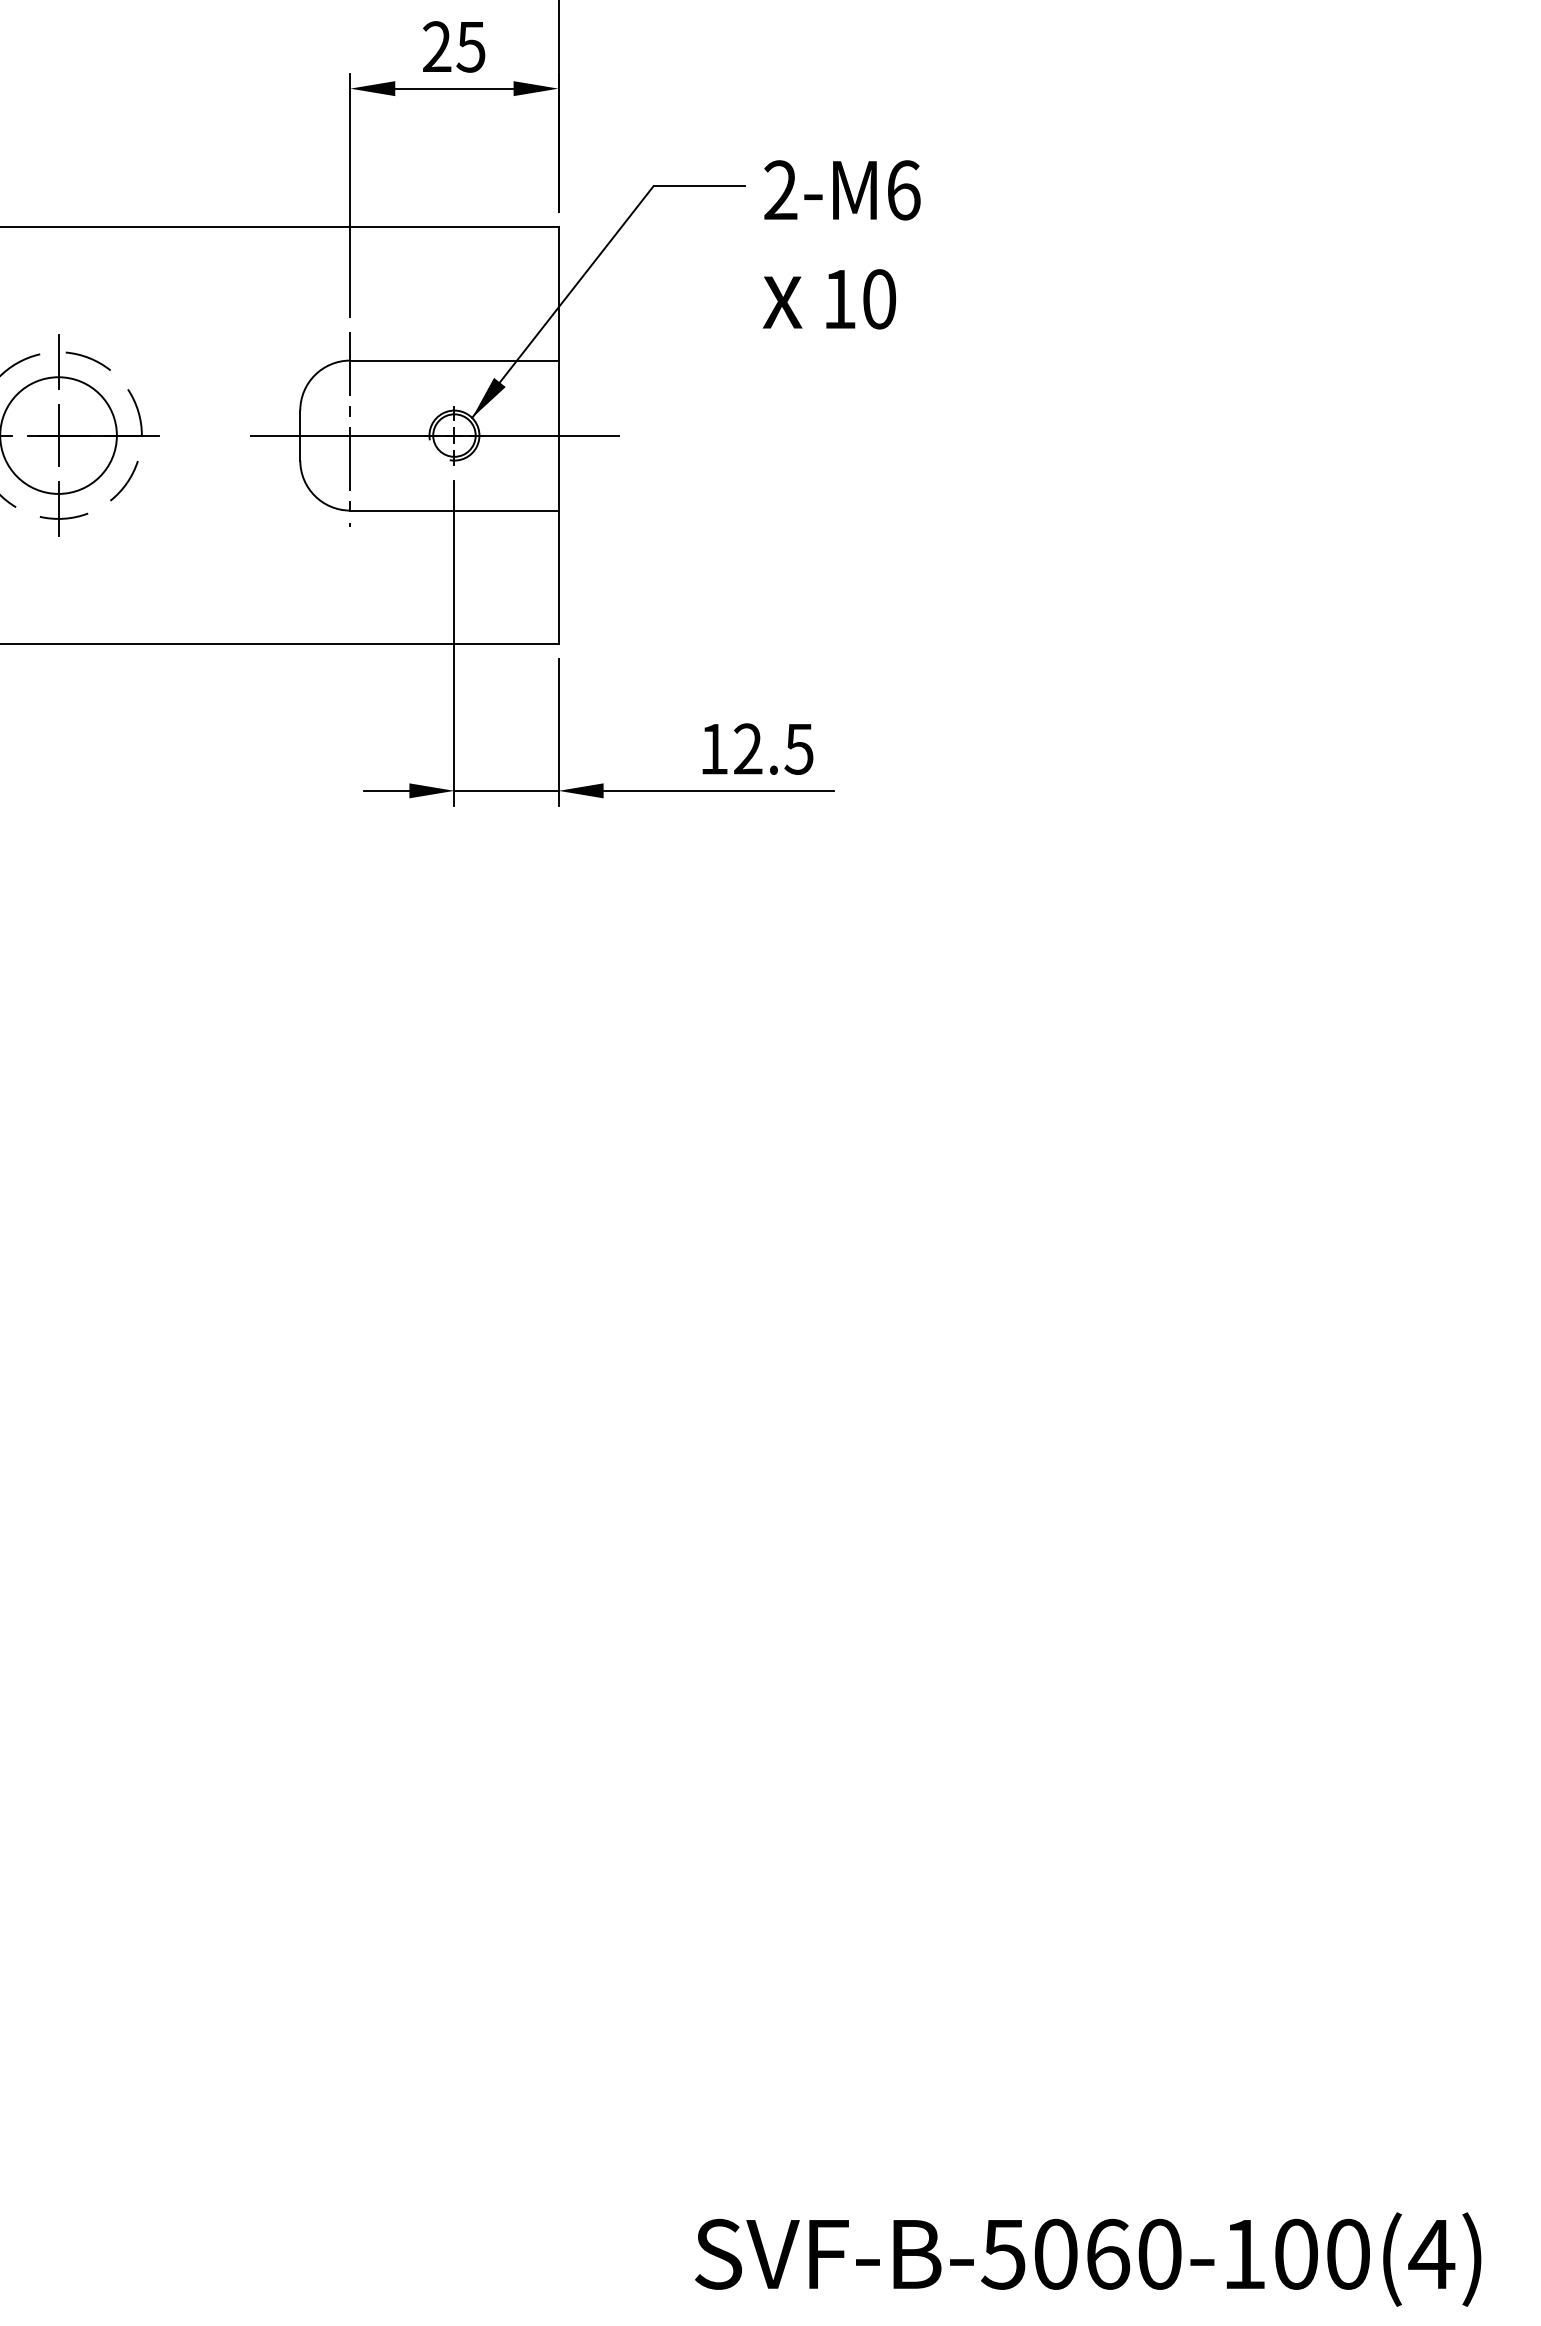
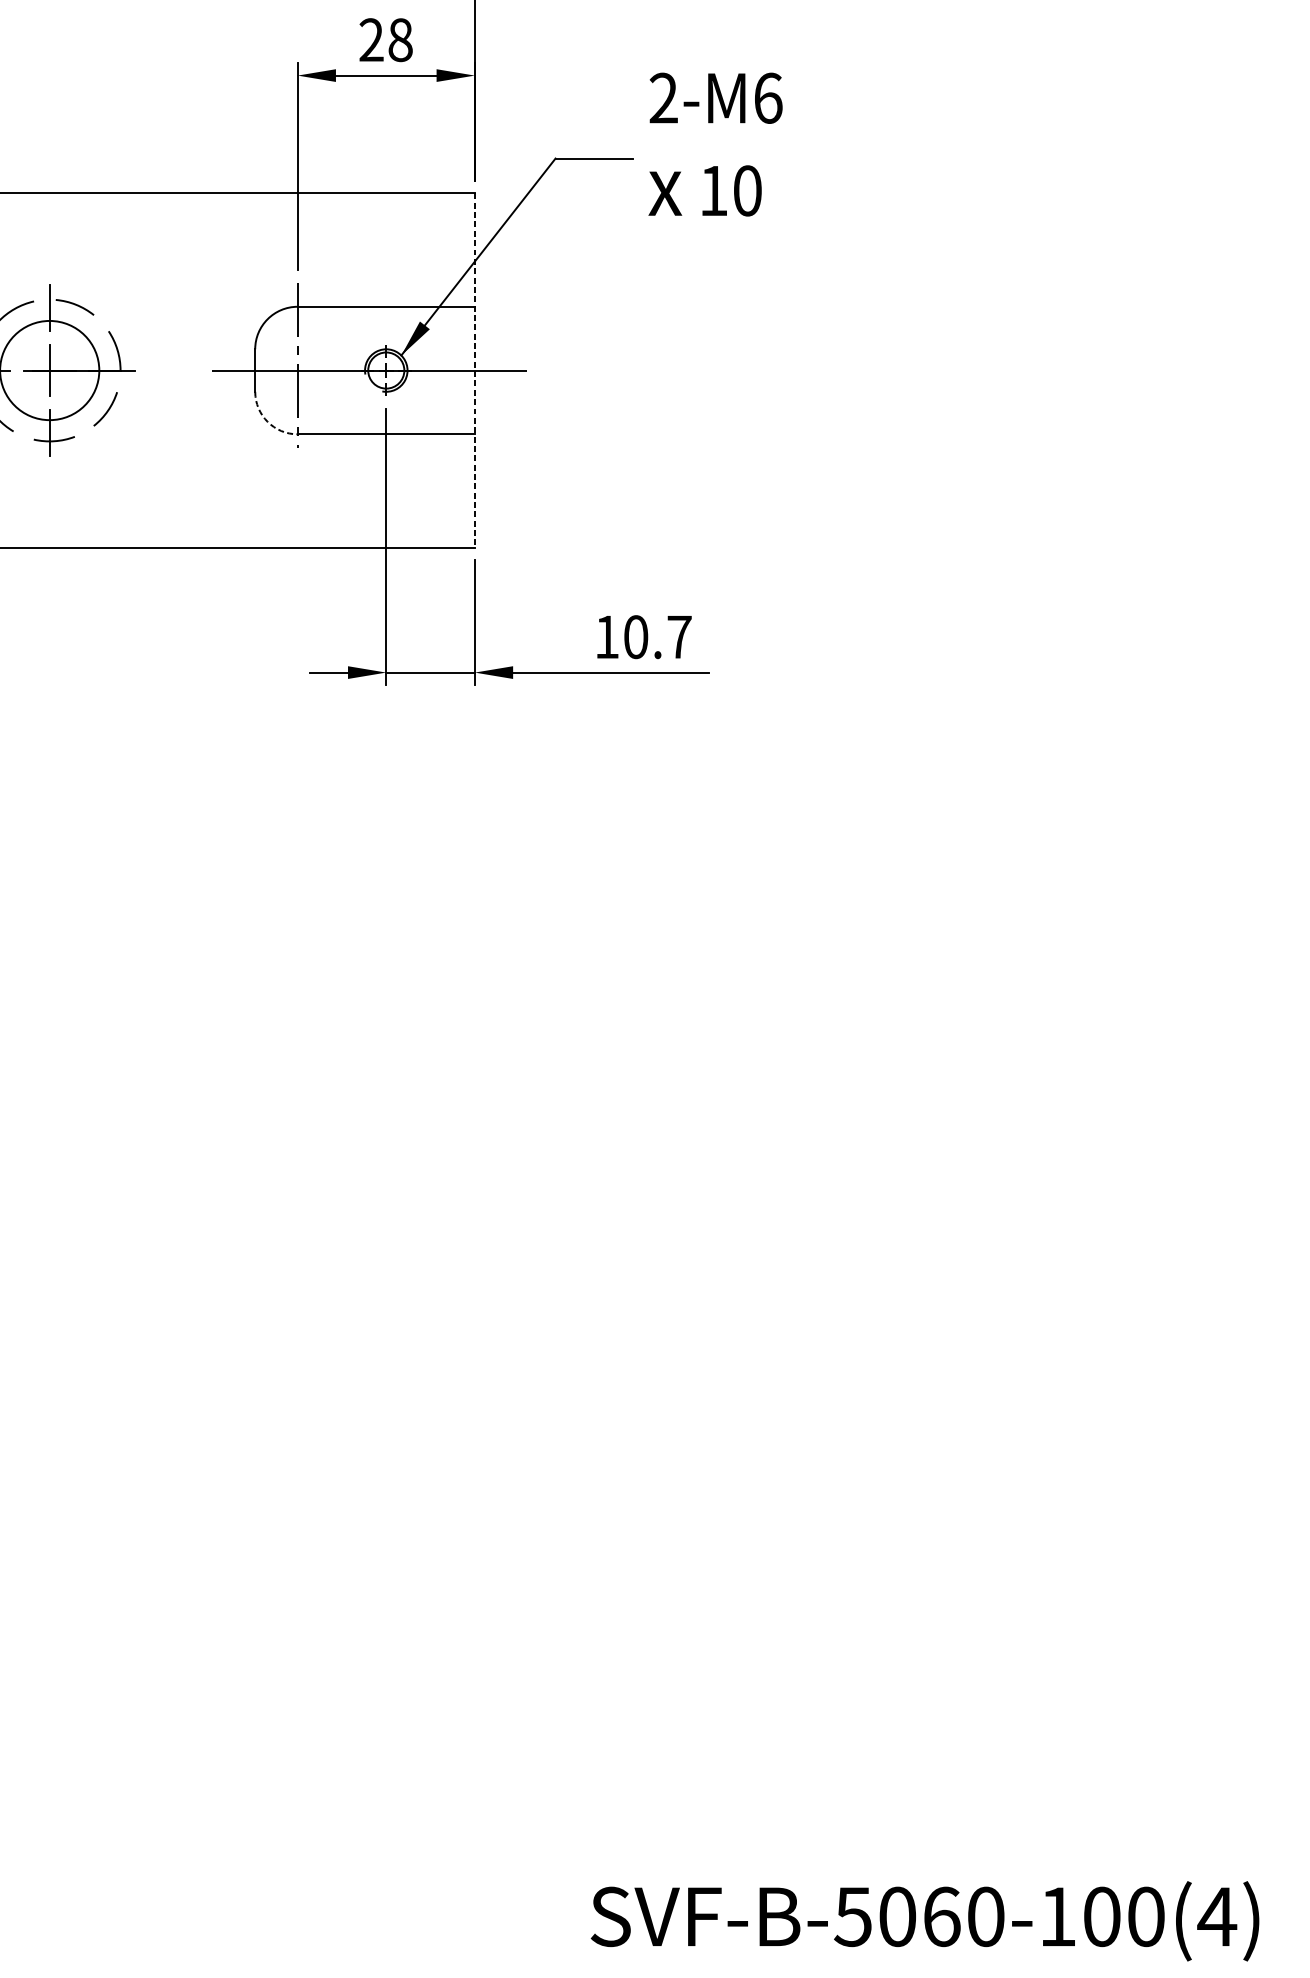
text: (470, 46) -> (399, 39), 25 -> 28
text: (841, 244) -> (715, 144), moved
line: (558, 436) -> (474, 371), solid -> dashed
arc: (314, 495) -> (267, 421), solid -> dashed
text: (773, 748) -> (657, 636), 12.5 -> 10.7

